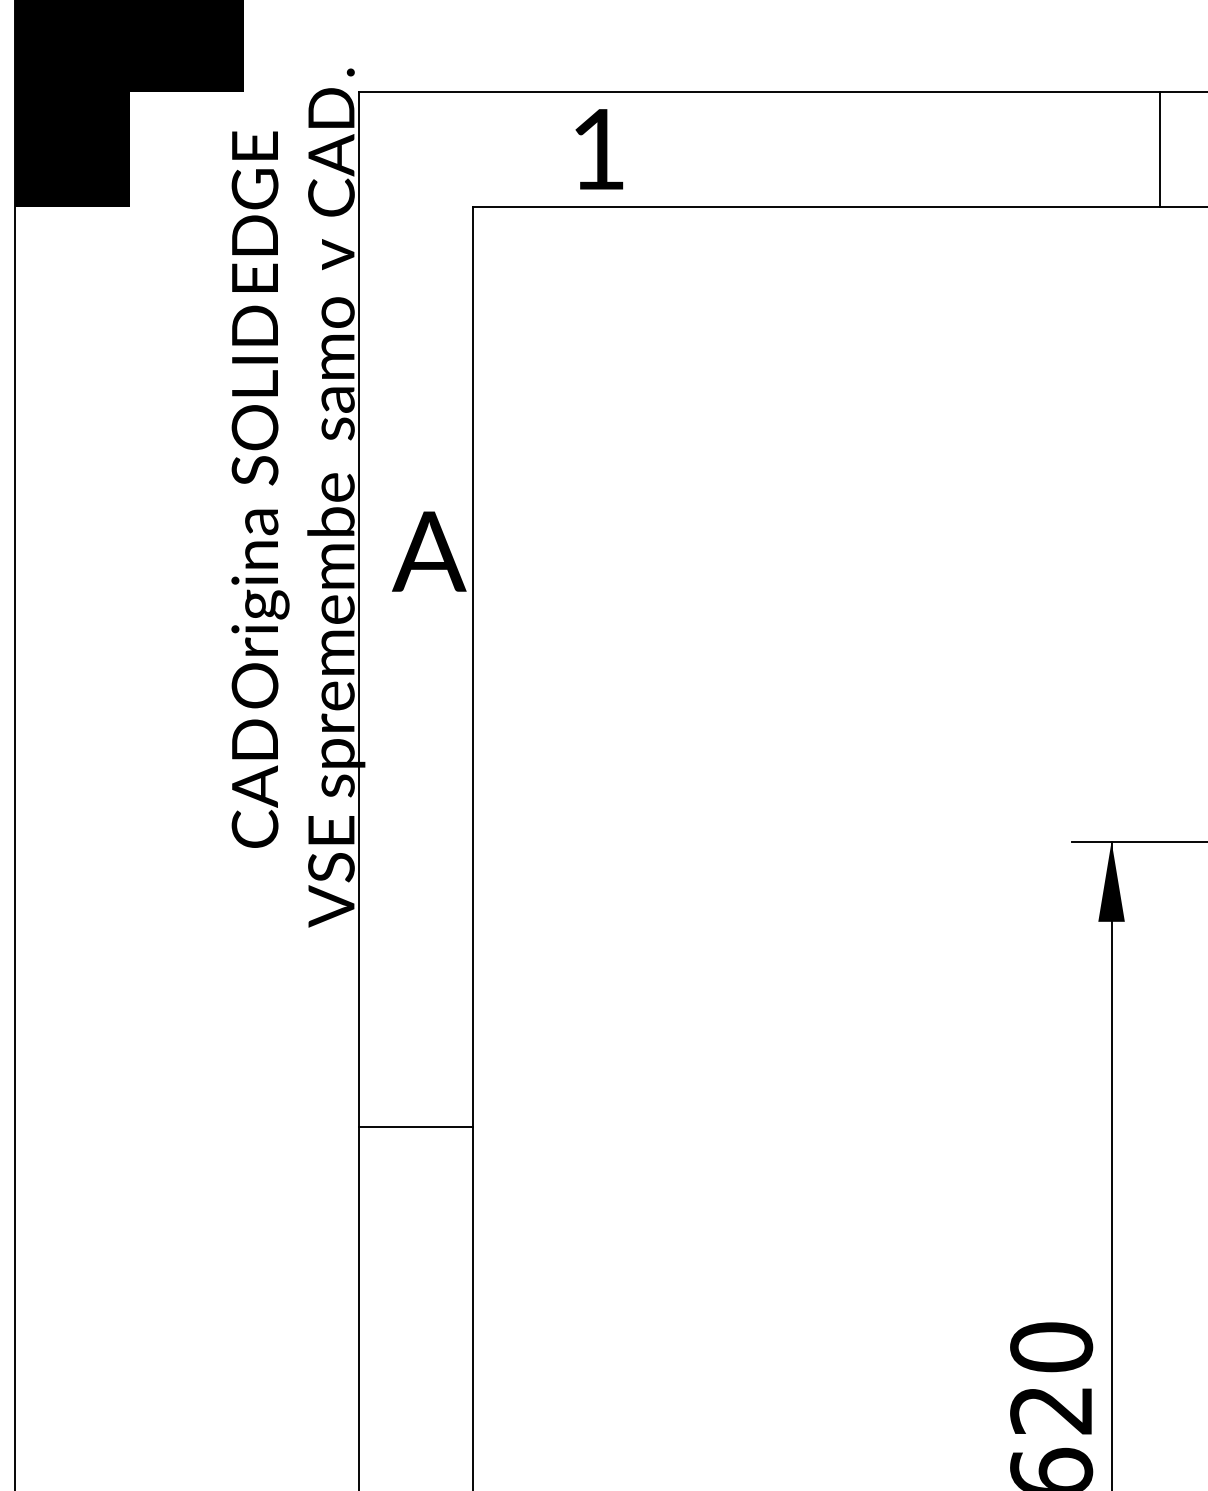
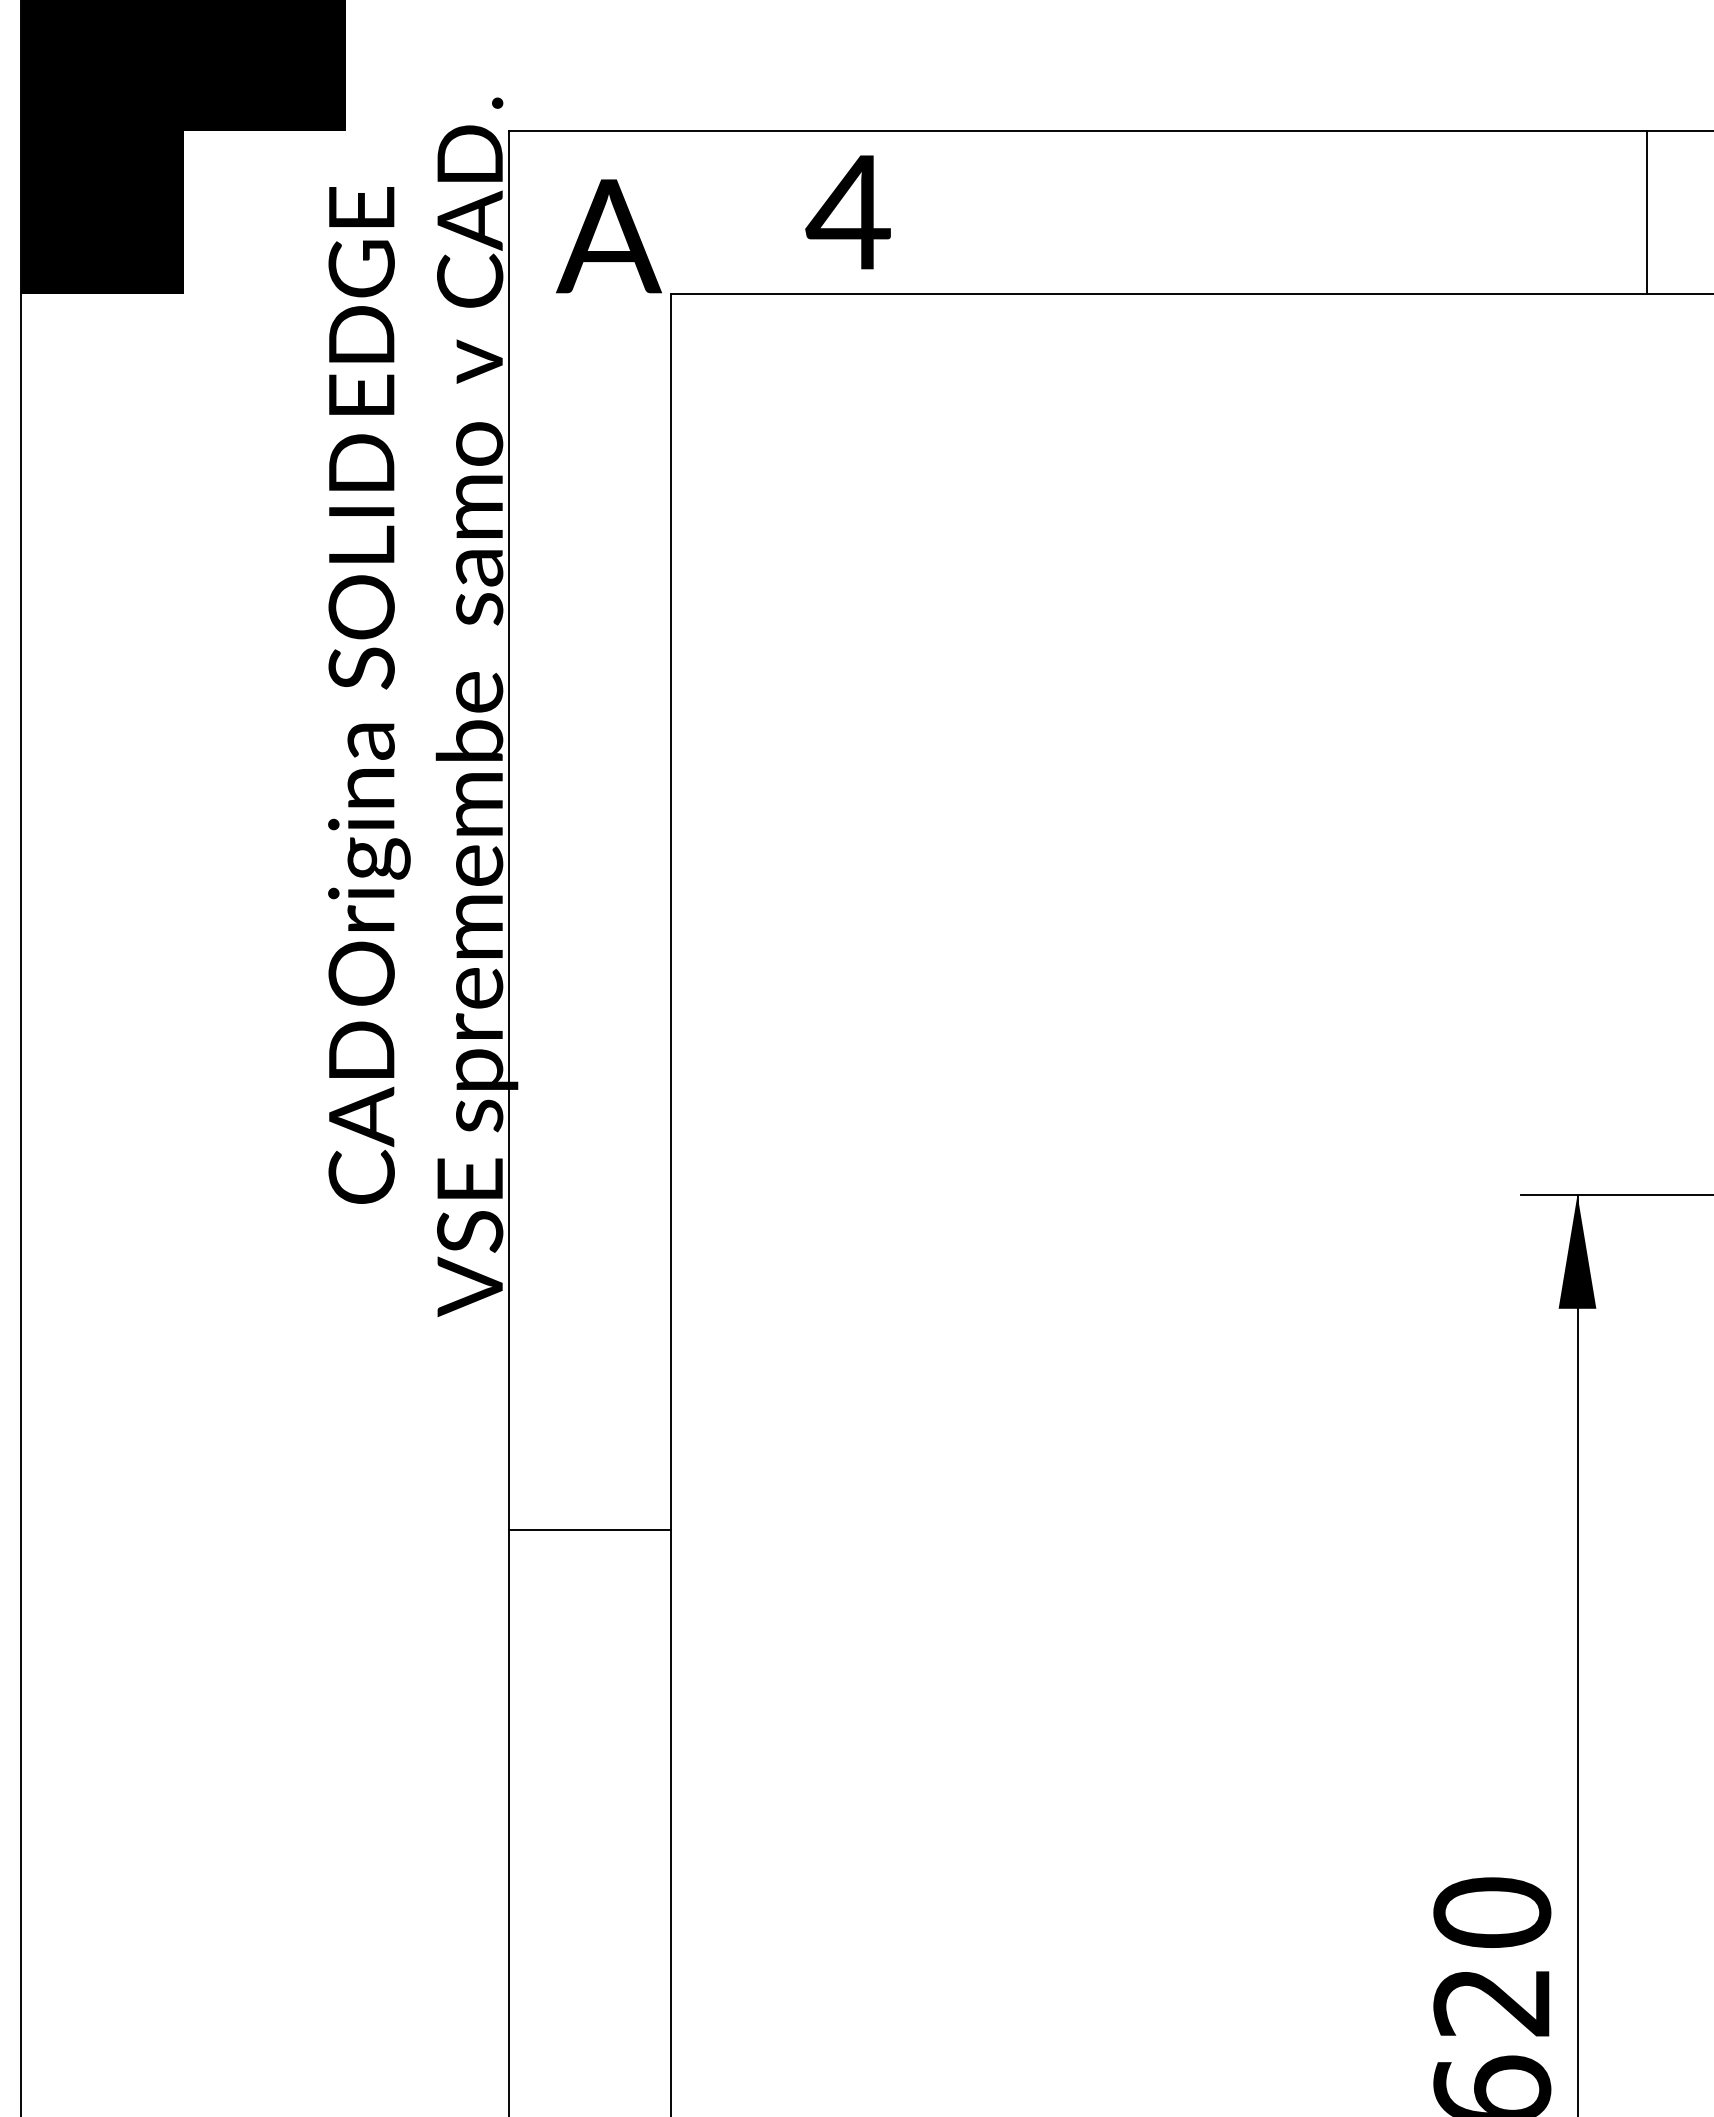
text: (597, 149) -> (847, 212), 1 -> 4
text: (428, 551) -> (608, 236), moved
line: (415, 1127) -> (589, 1530), moved

